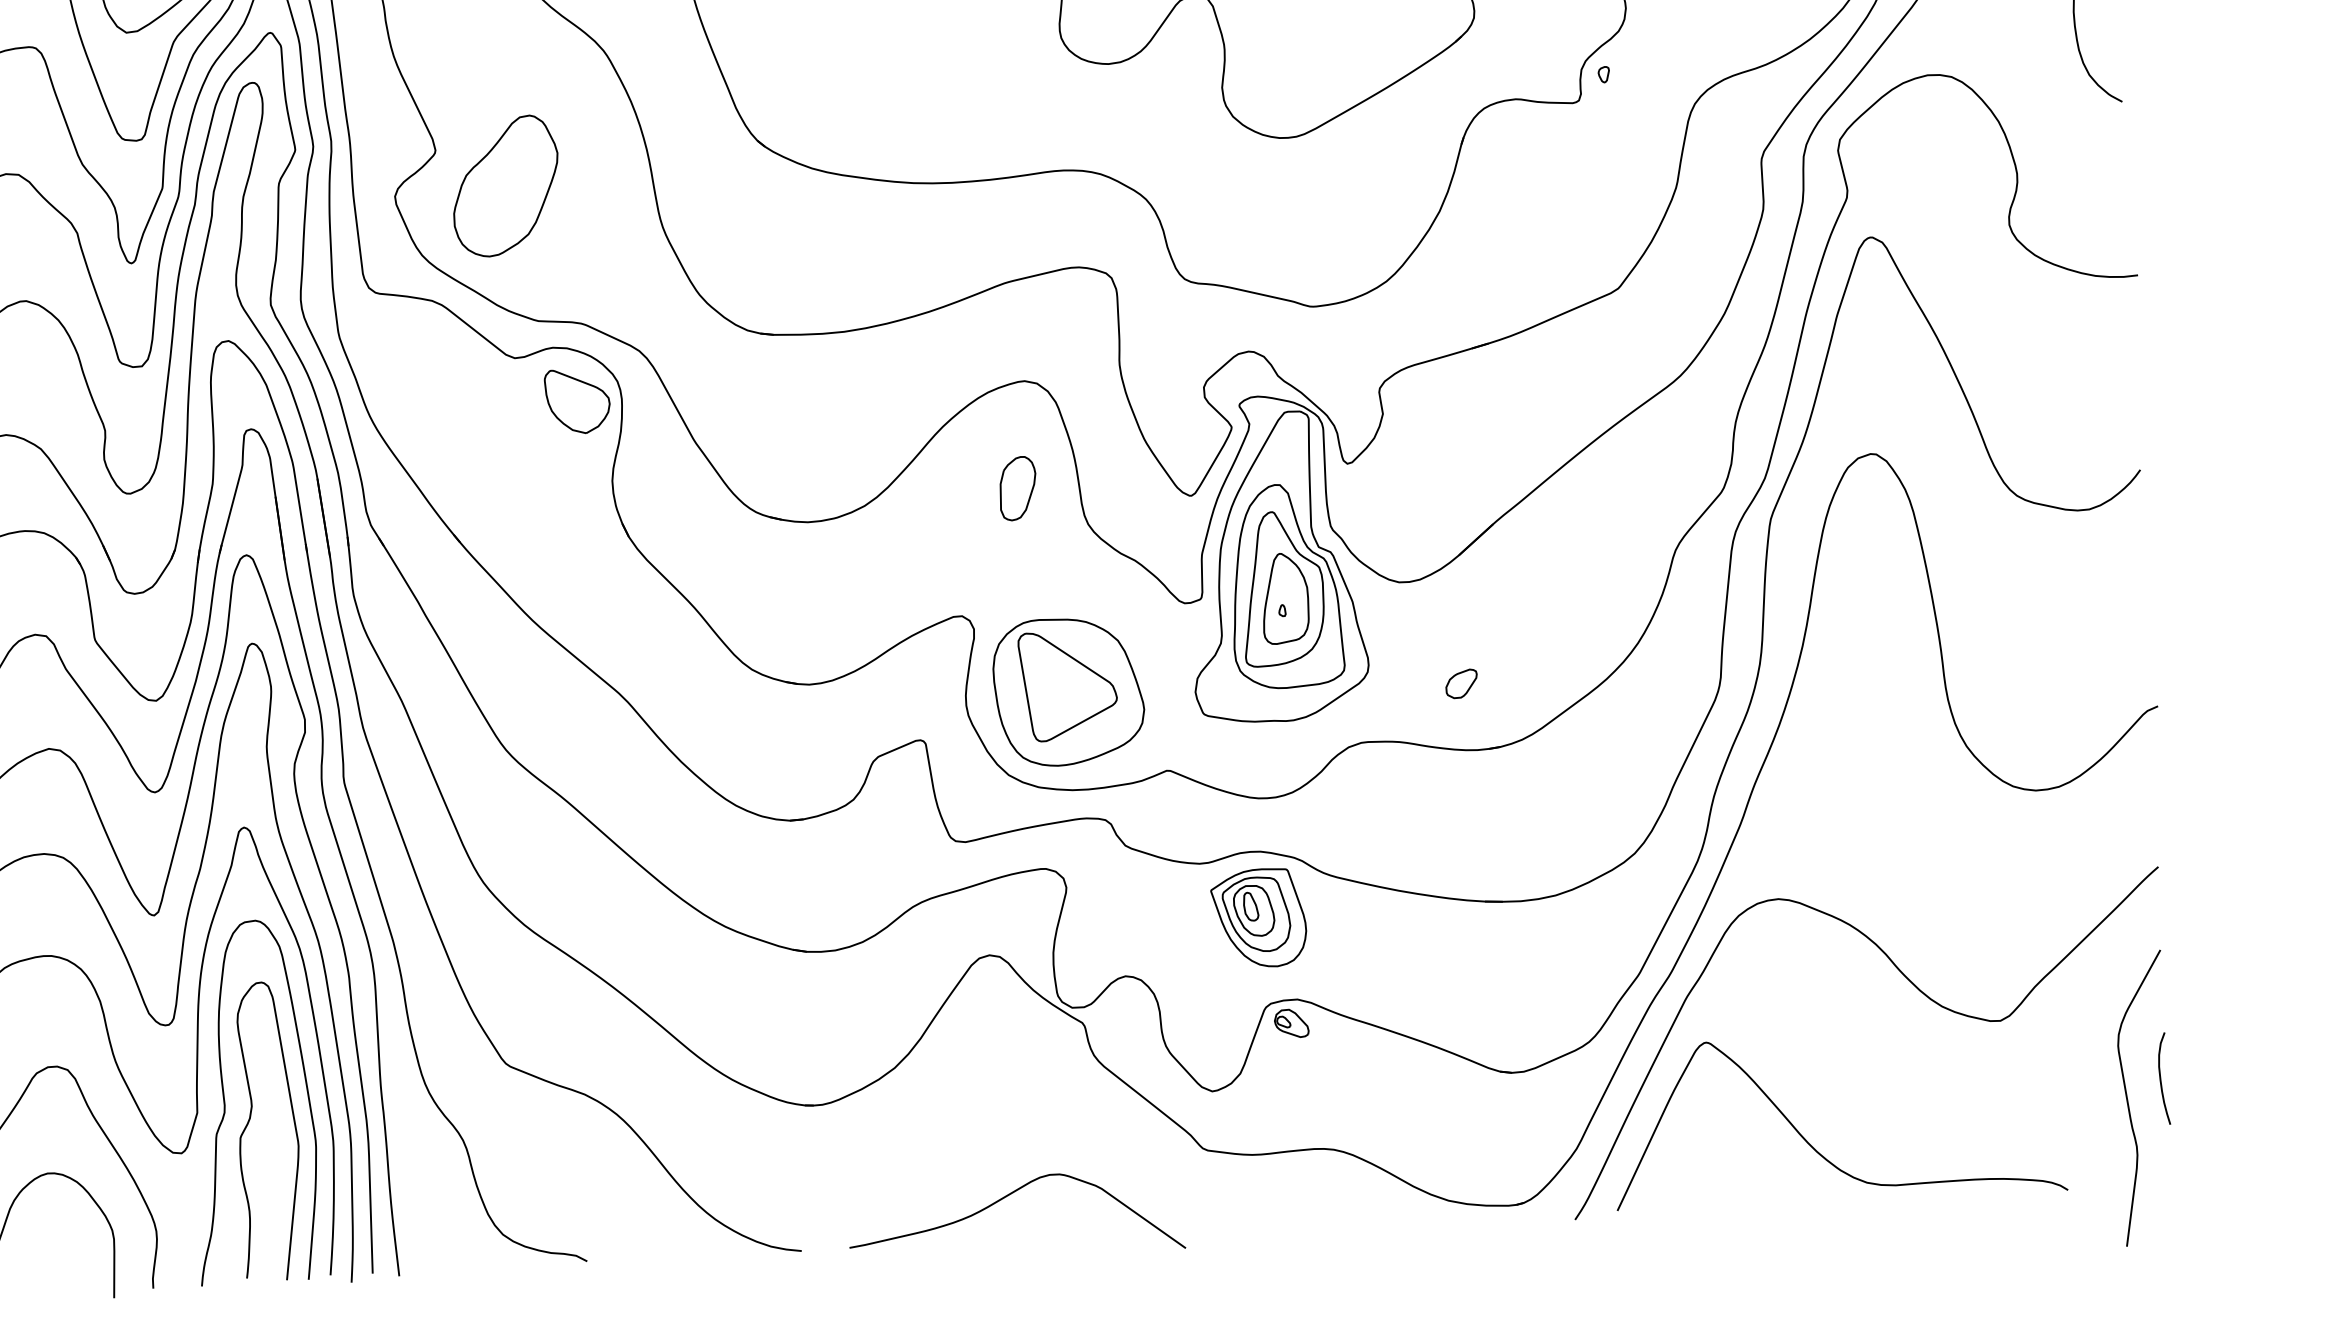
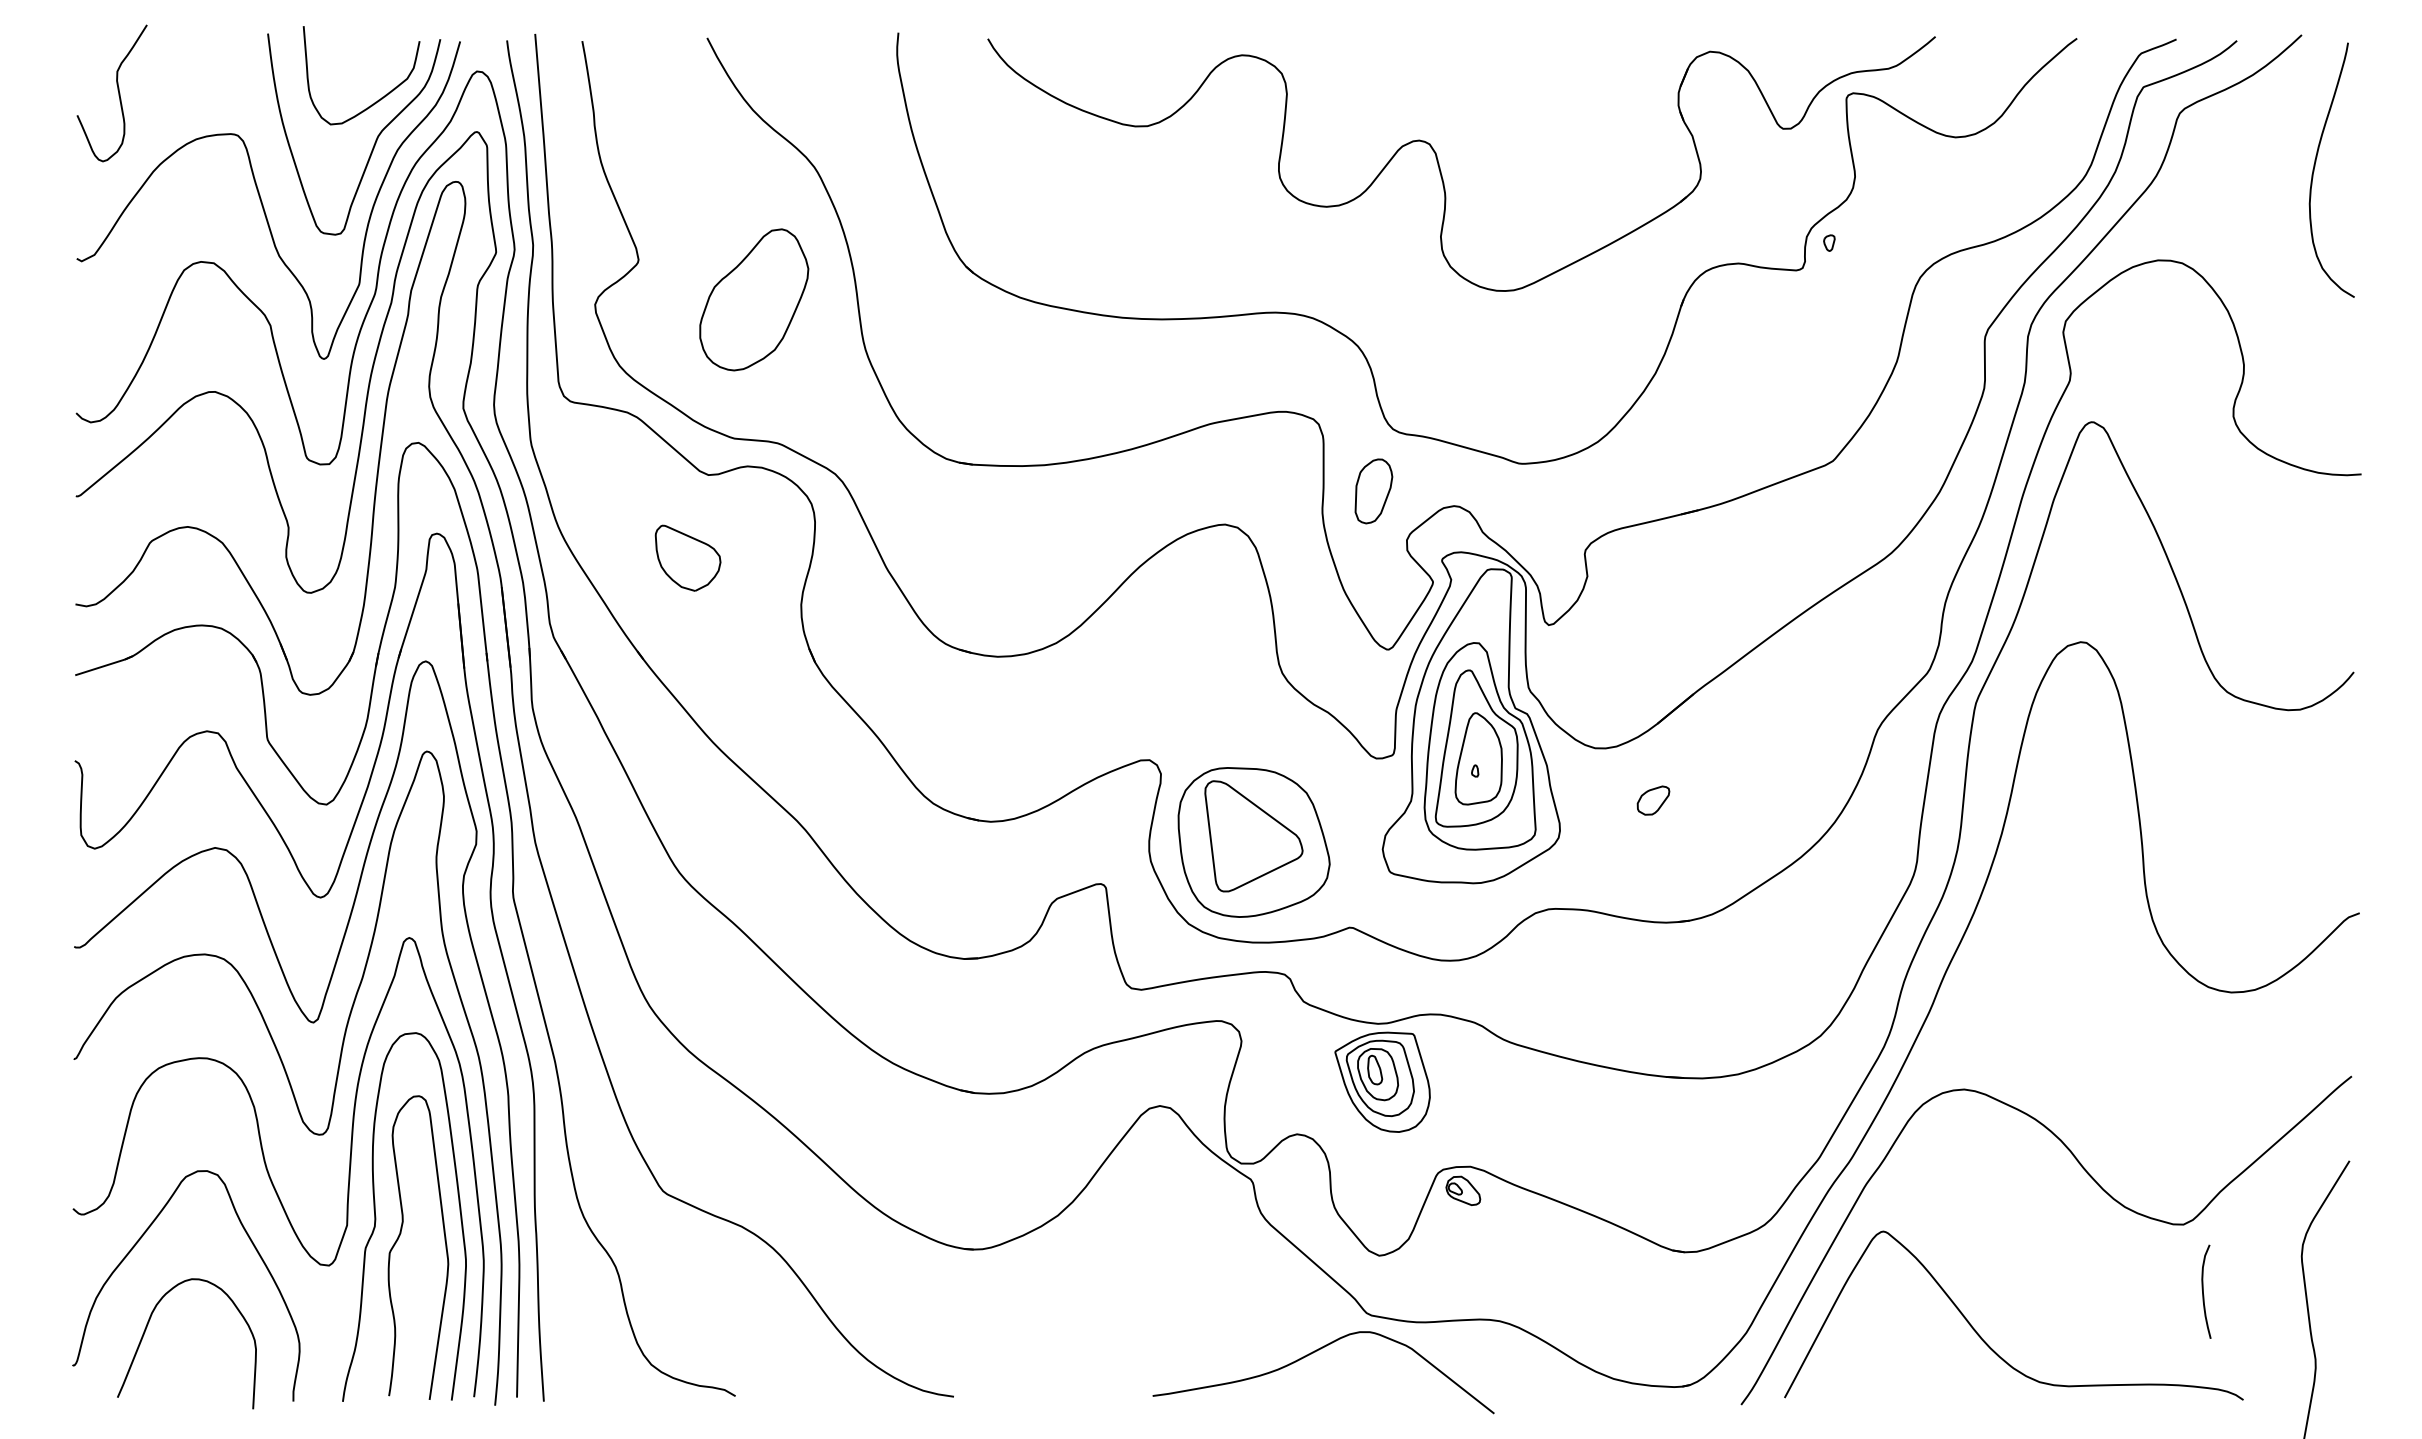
part: (506, 185) -> (754, 299), moved
part: (577, 400) -> (687, 557), moved
part: (1017, 488) -> (1373, 491), moved
part: (1461, 683) -> (1653, 800), moved
part: (1258, 917) -> (1382, 1081), moved
curve: (2160, 1078) -> (2203, 1291), moved
curve: (1005, 1198) -> (1313, 1353), moved

